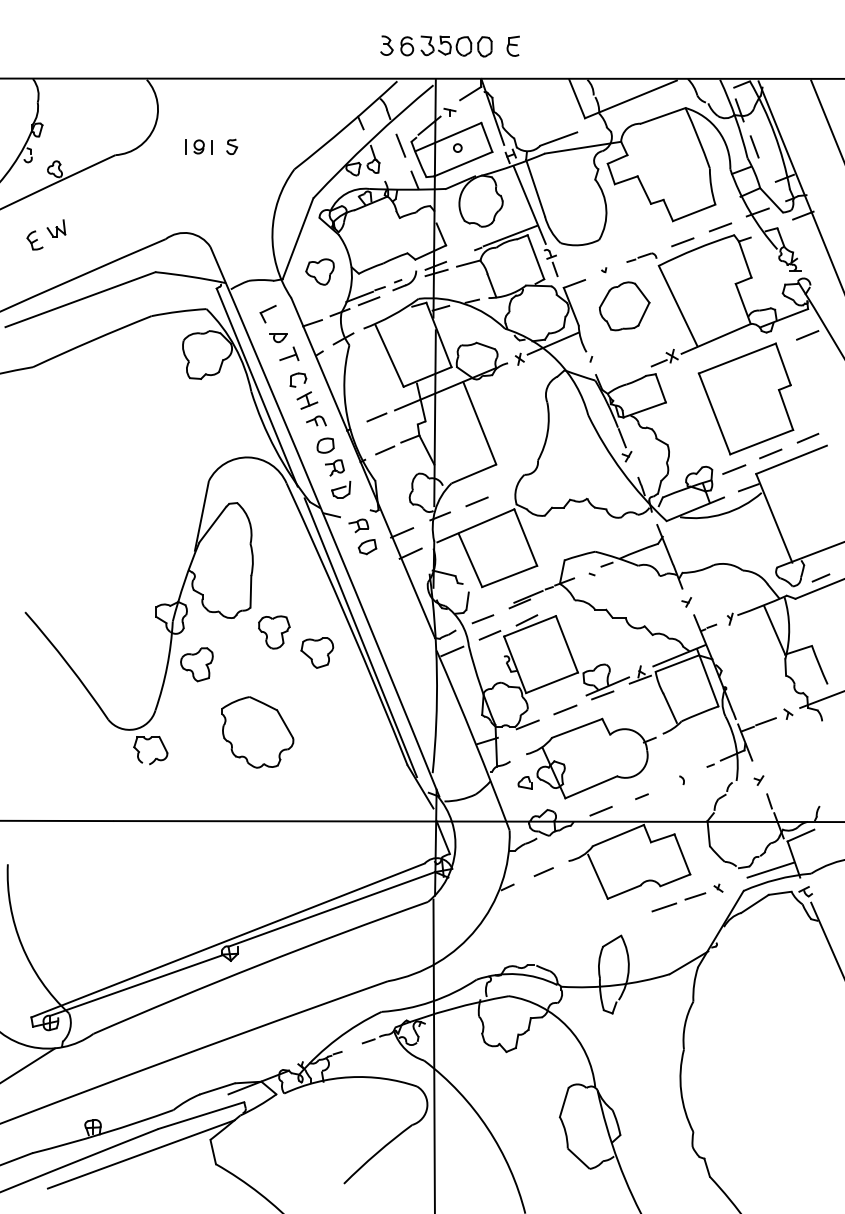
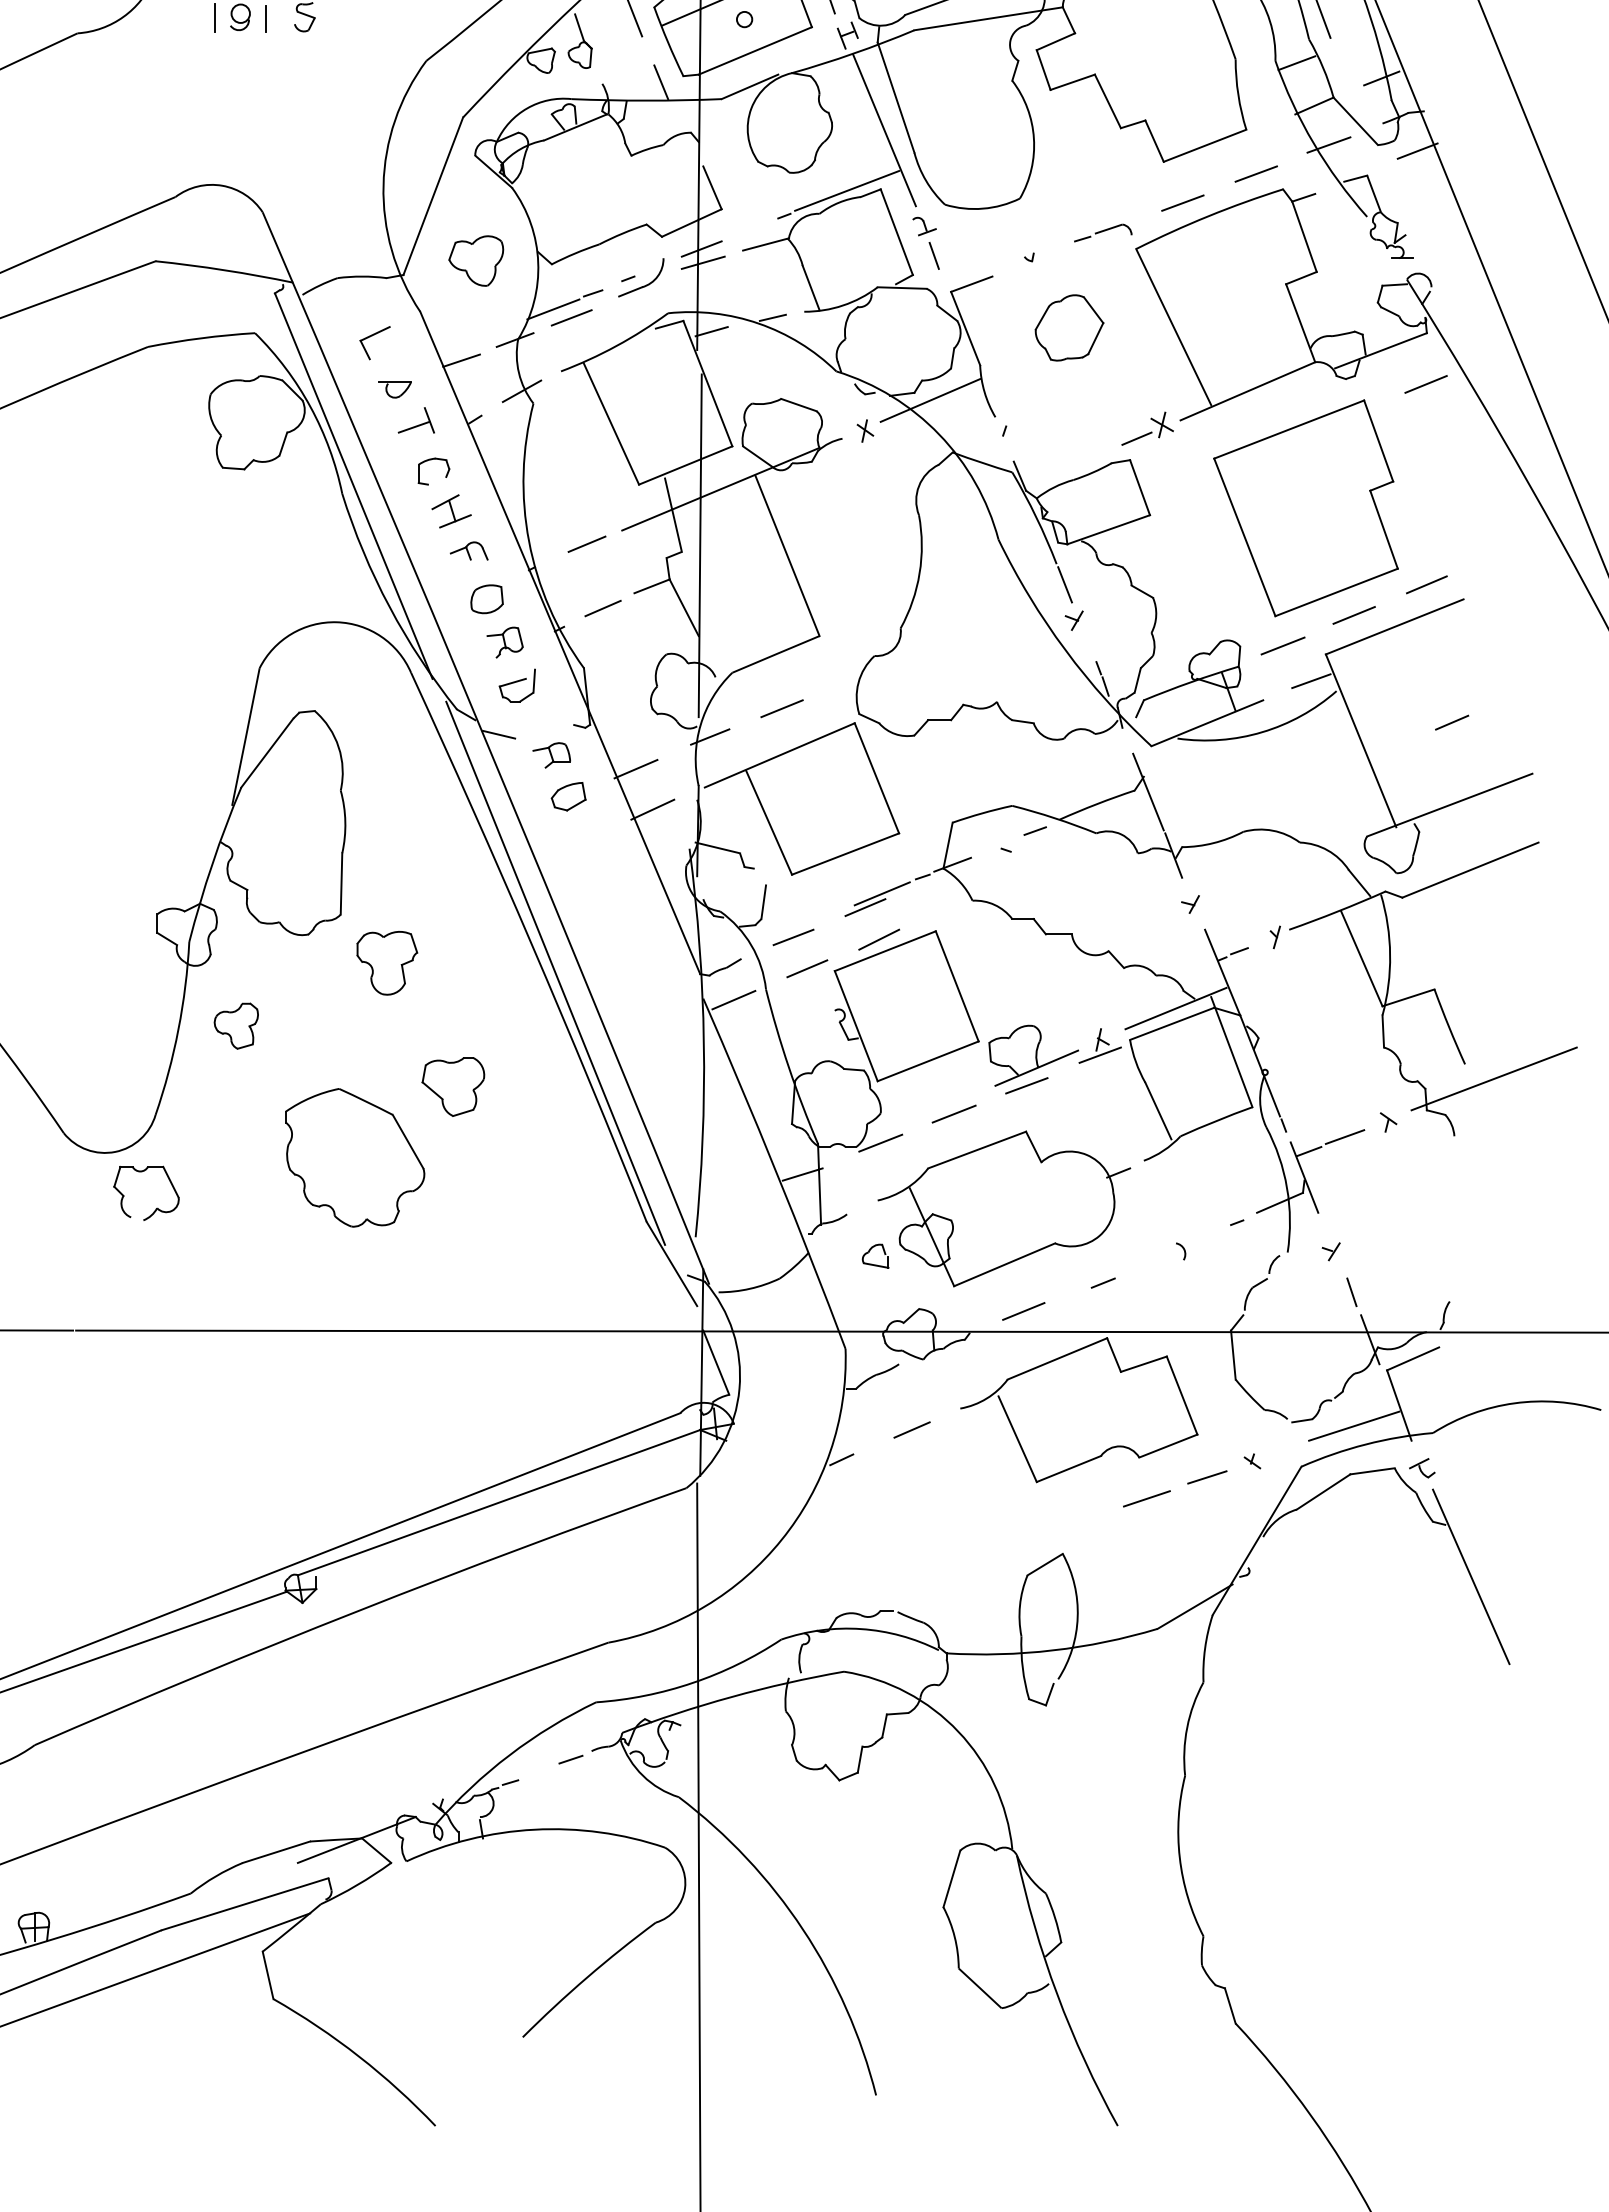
part: (624, 306) -> (1069, 328), size x0.7
line: (820, 577) -> (1451, 721), moved
part: (317, 652) -> (453, 1085), moved
part: (196, 664) -> (235, 1025), size x0.7

